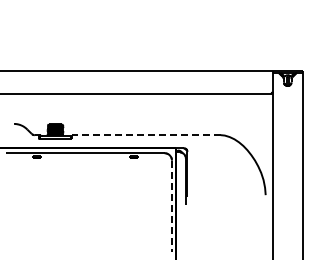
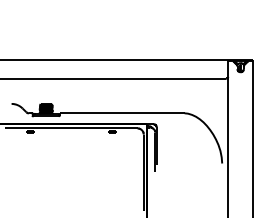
line: (146, 135) -> (122, 113), dashed -> solid
line: (171, 206) -> (143, 173), dashed -> solid

